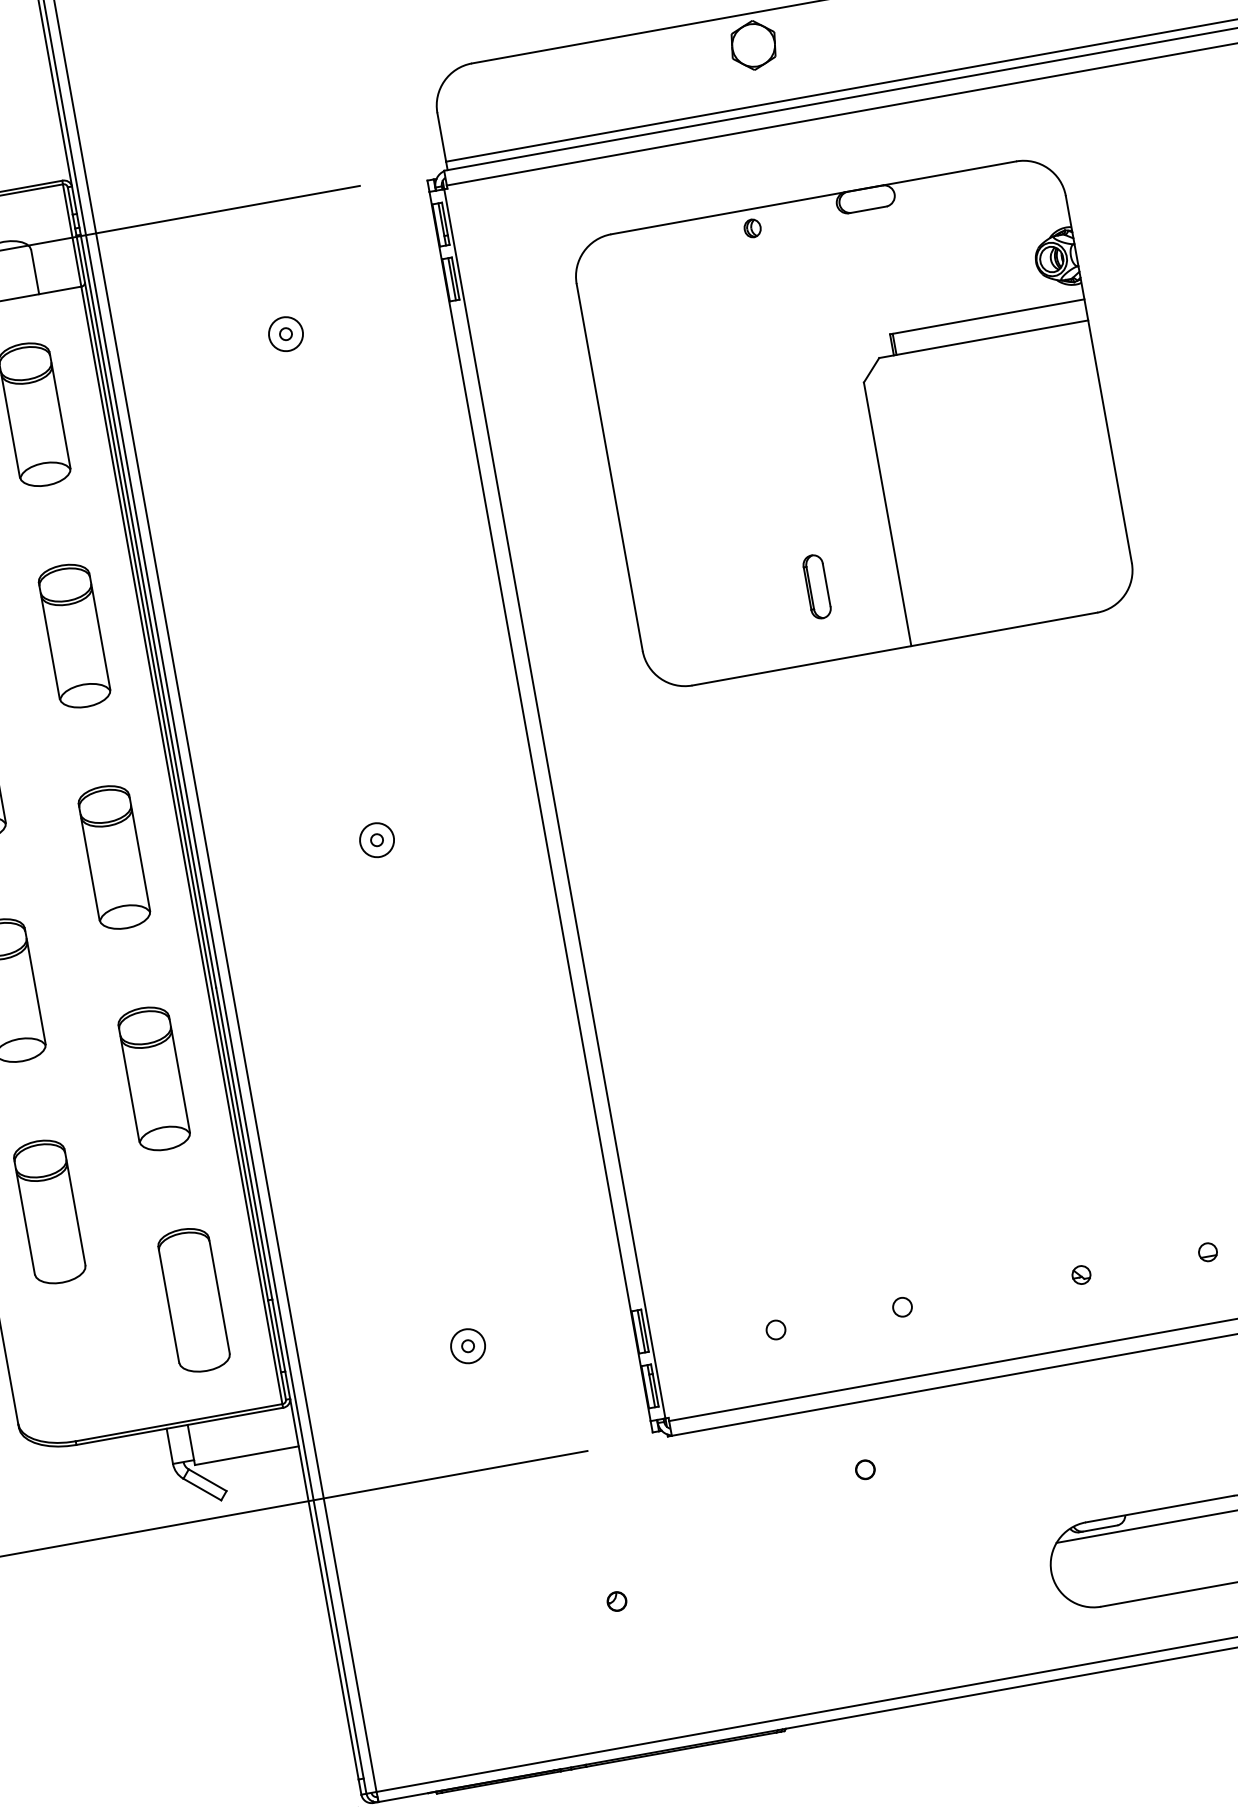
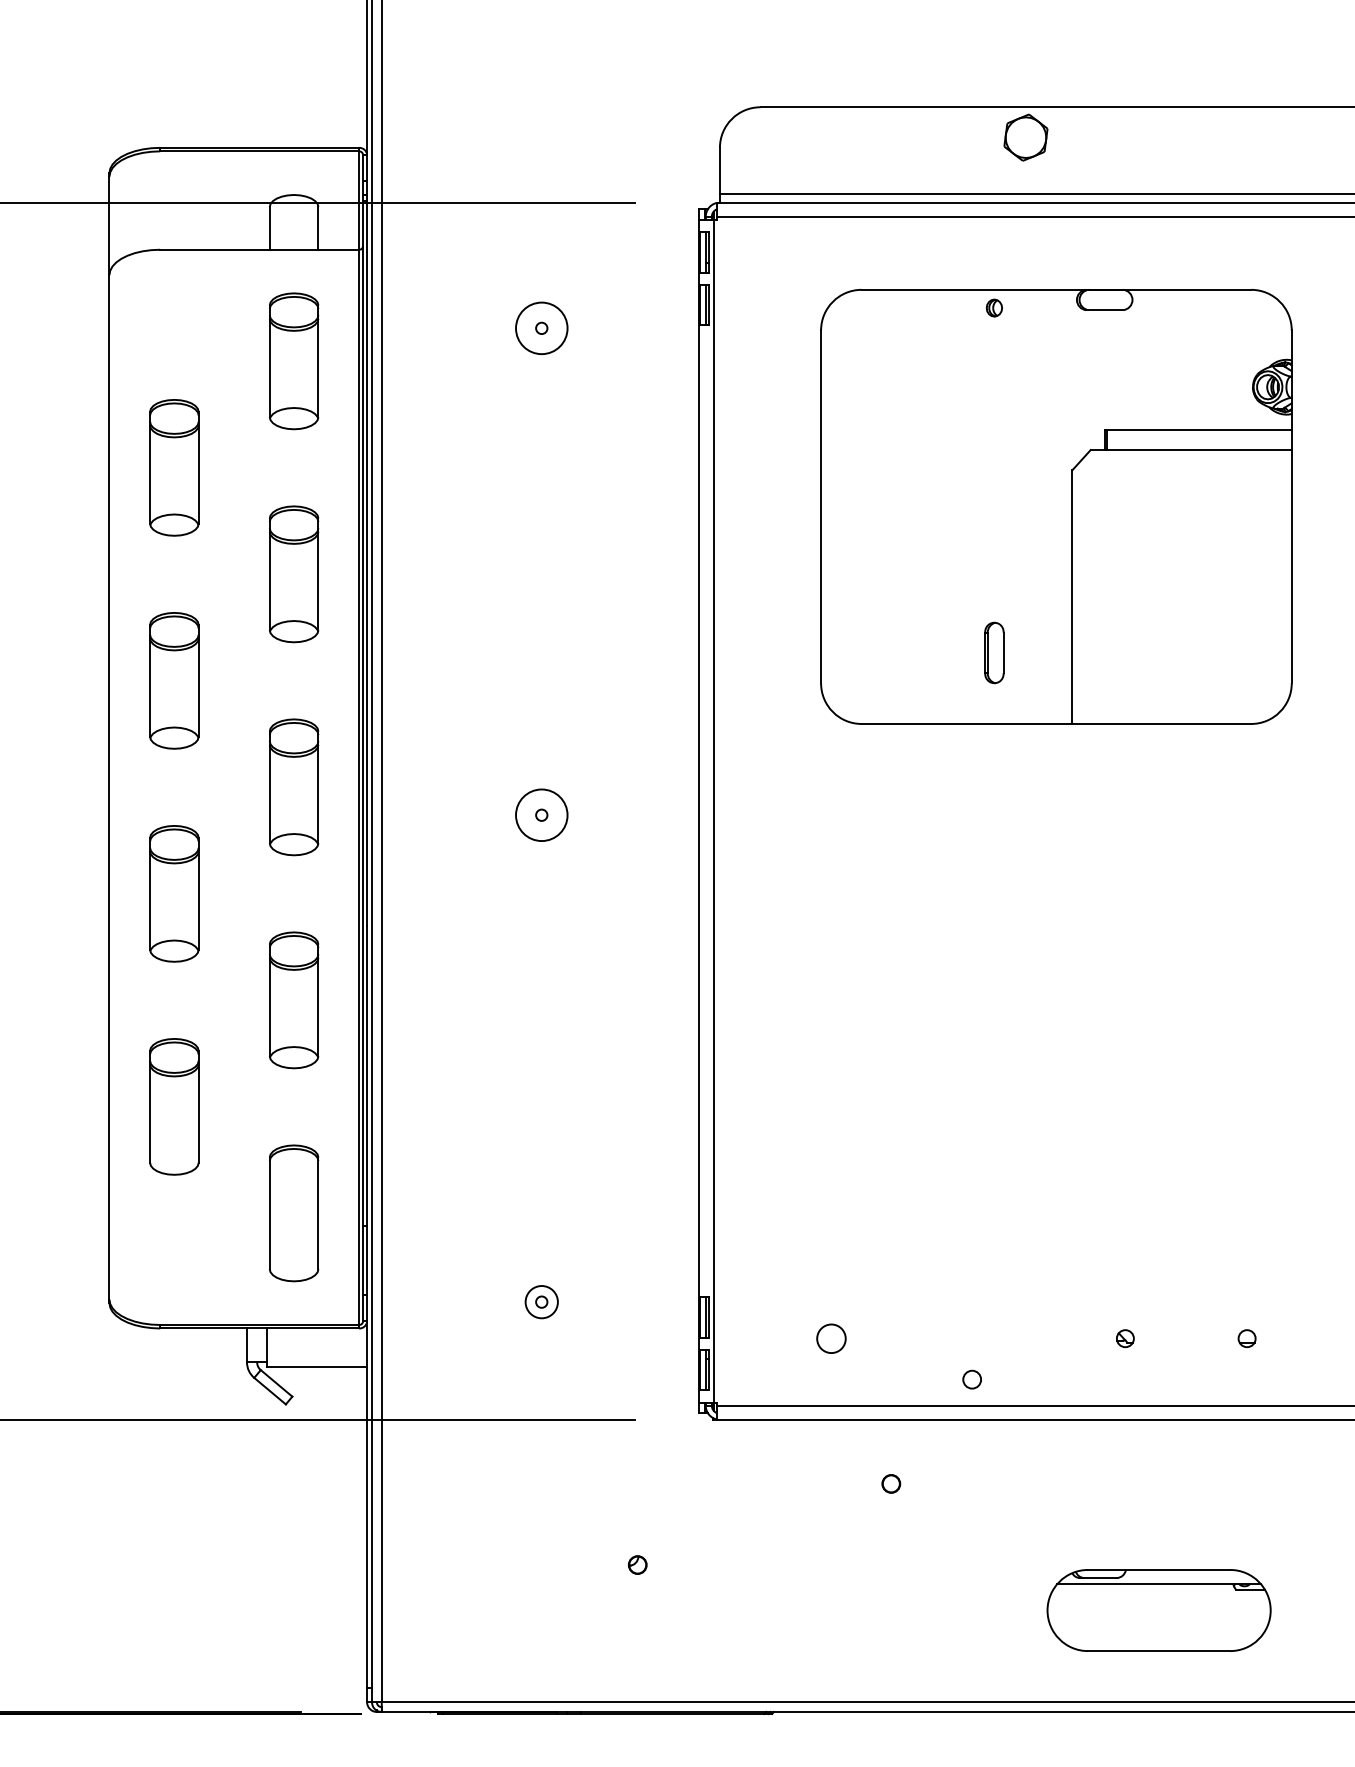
circle: (285, 334) -> (541, 328), size x1.6
circle: (376, 840) -> (541, 815), size x1.6
circle: (901, 1307) -> (971, 1379), moved
circle: (776, 1329) -> (831, 1338), size x1.6

